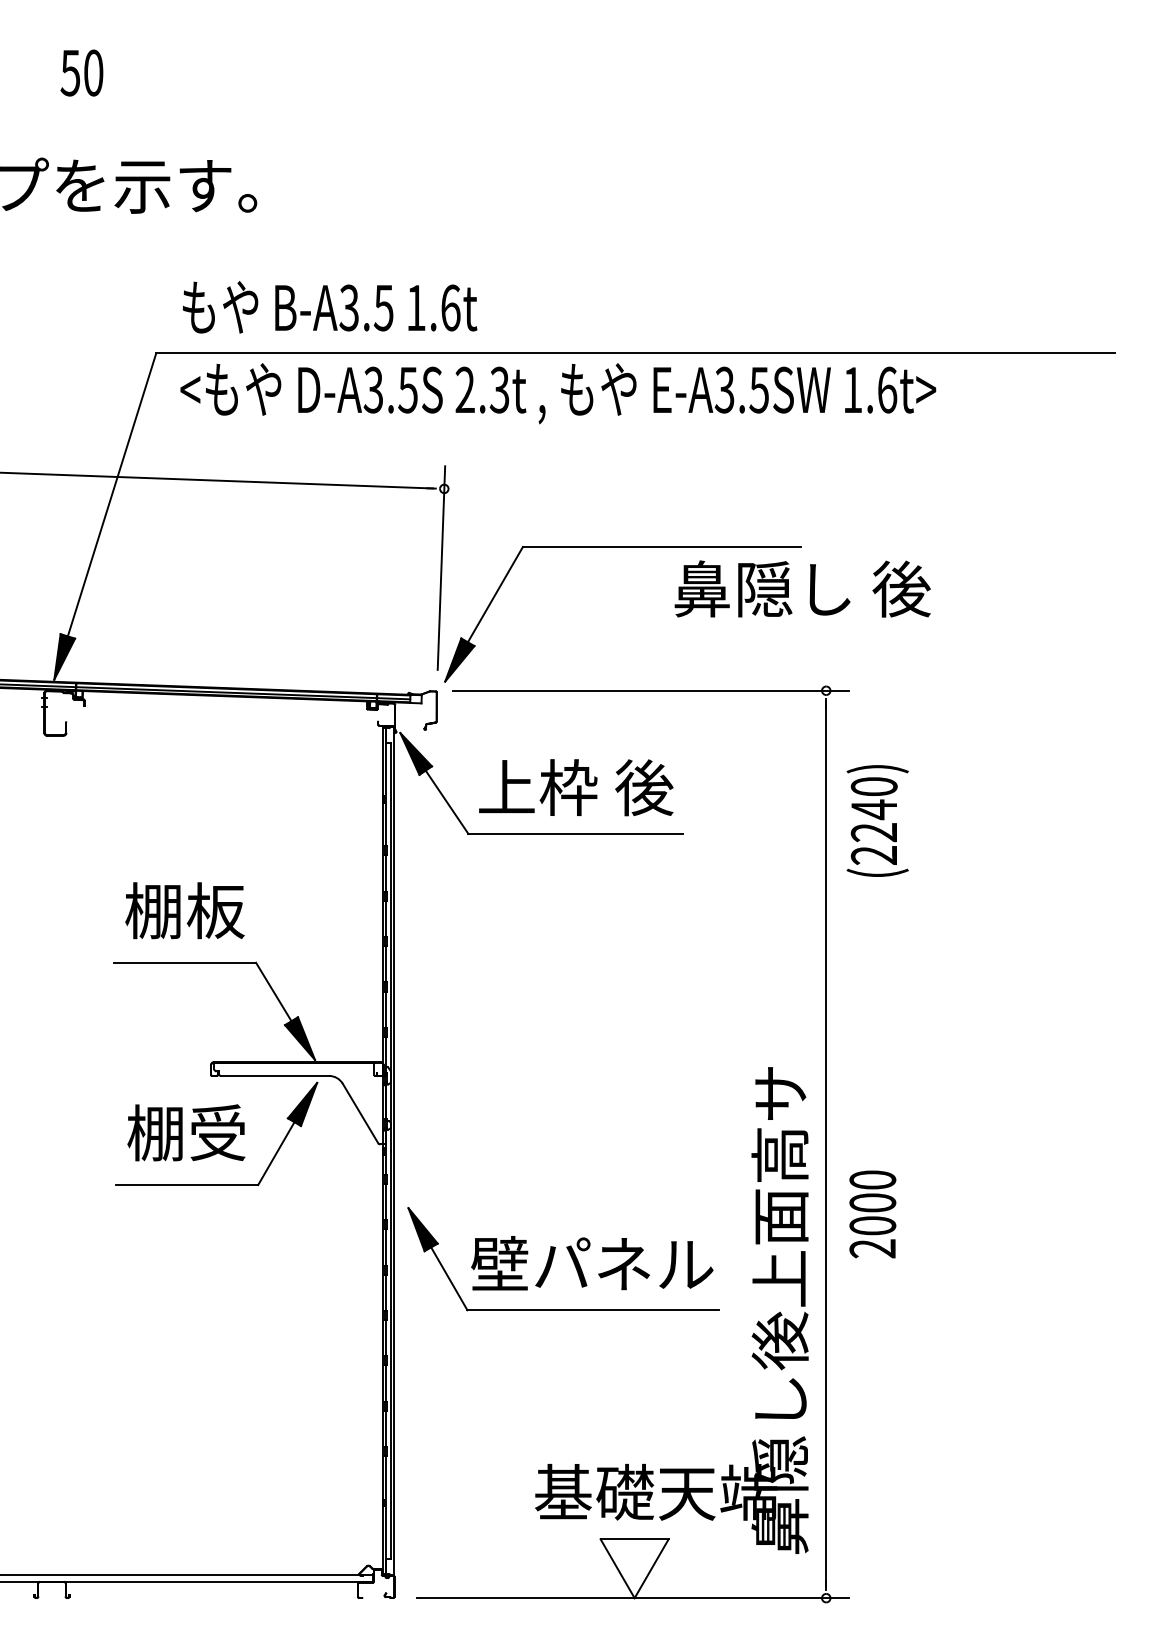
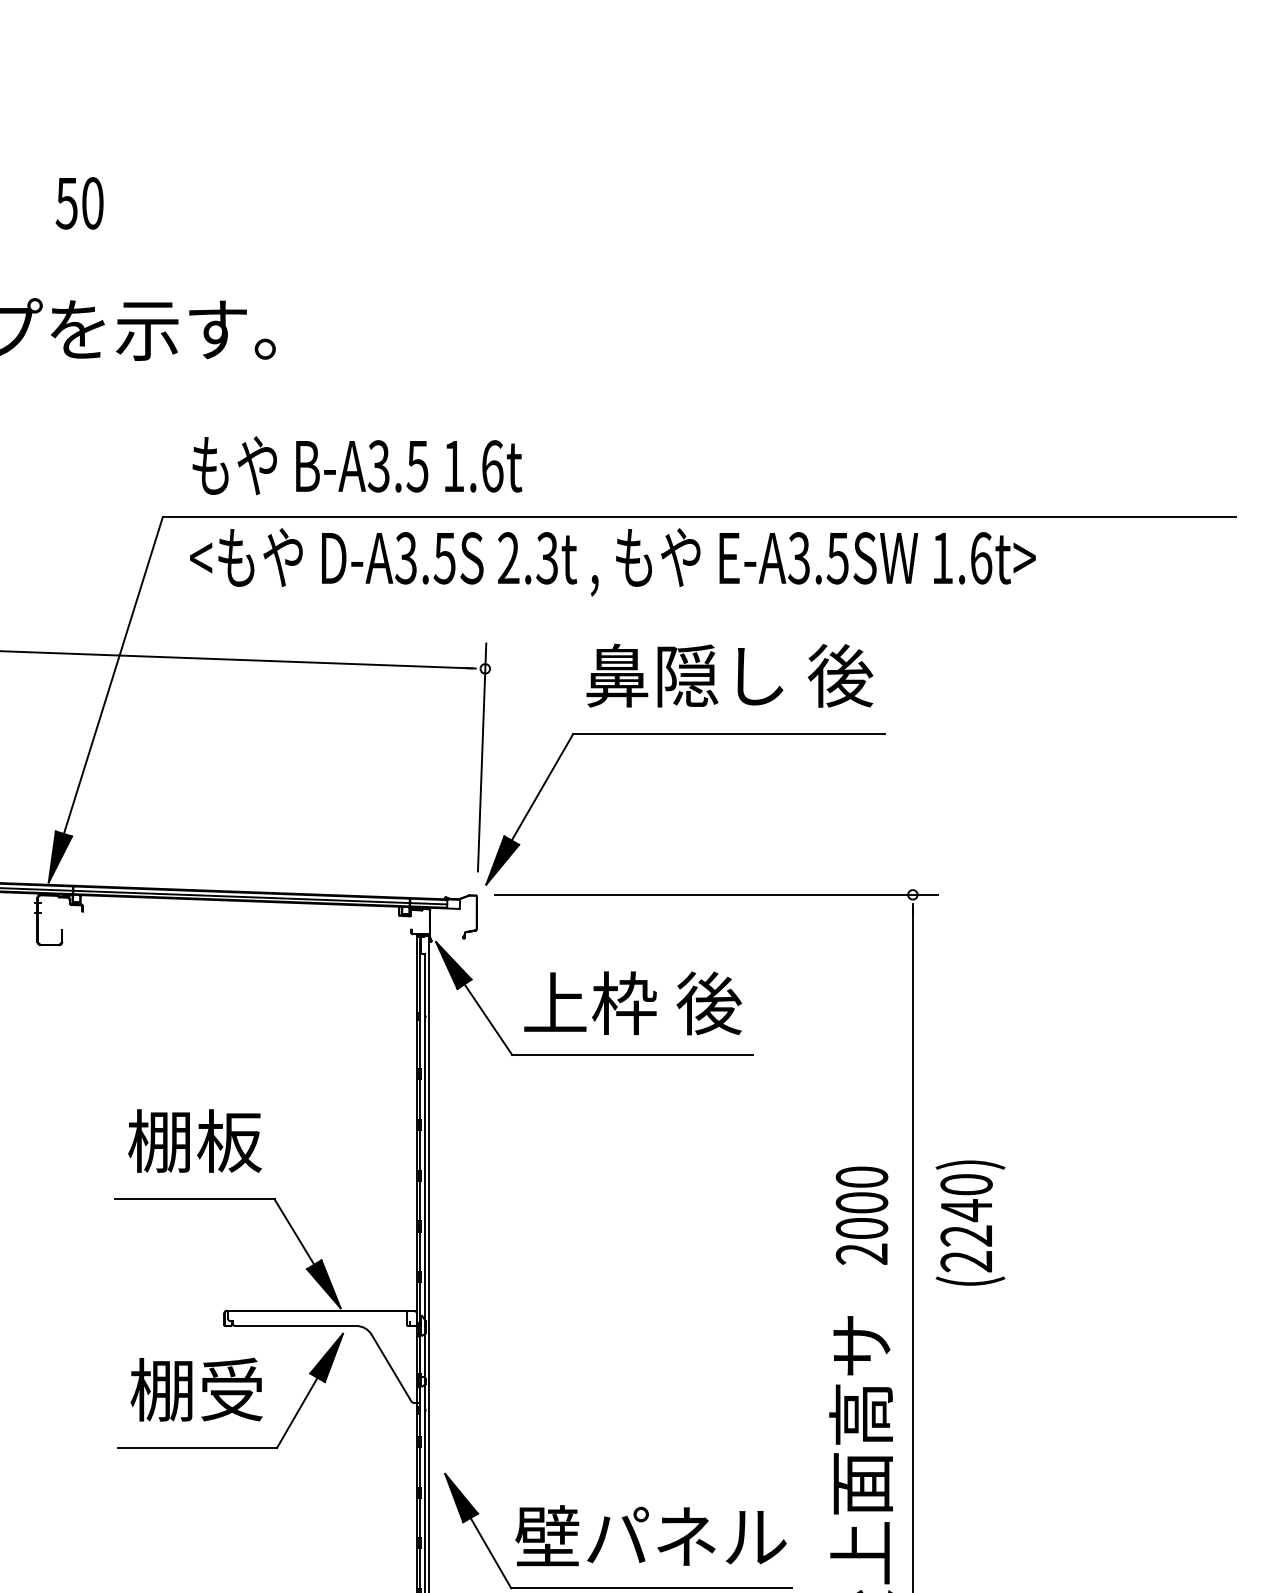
text: (802, 588) -> (729, 675), moved
text: (877, 820) -> (970, 1222), moved
text: (872, 1214) -> (861, 1215), moved

